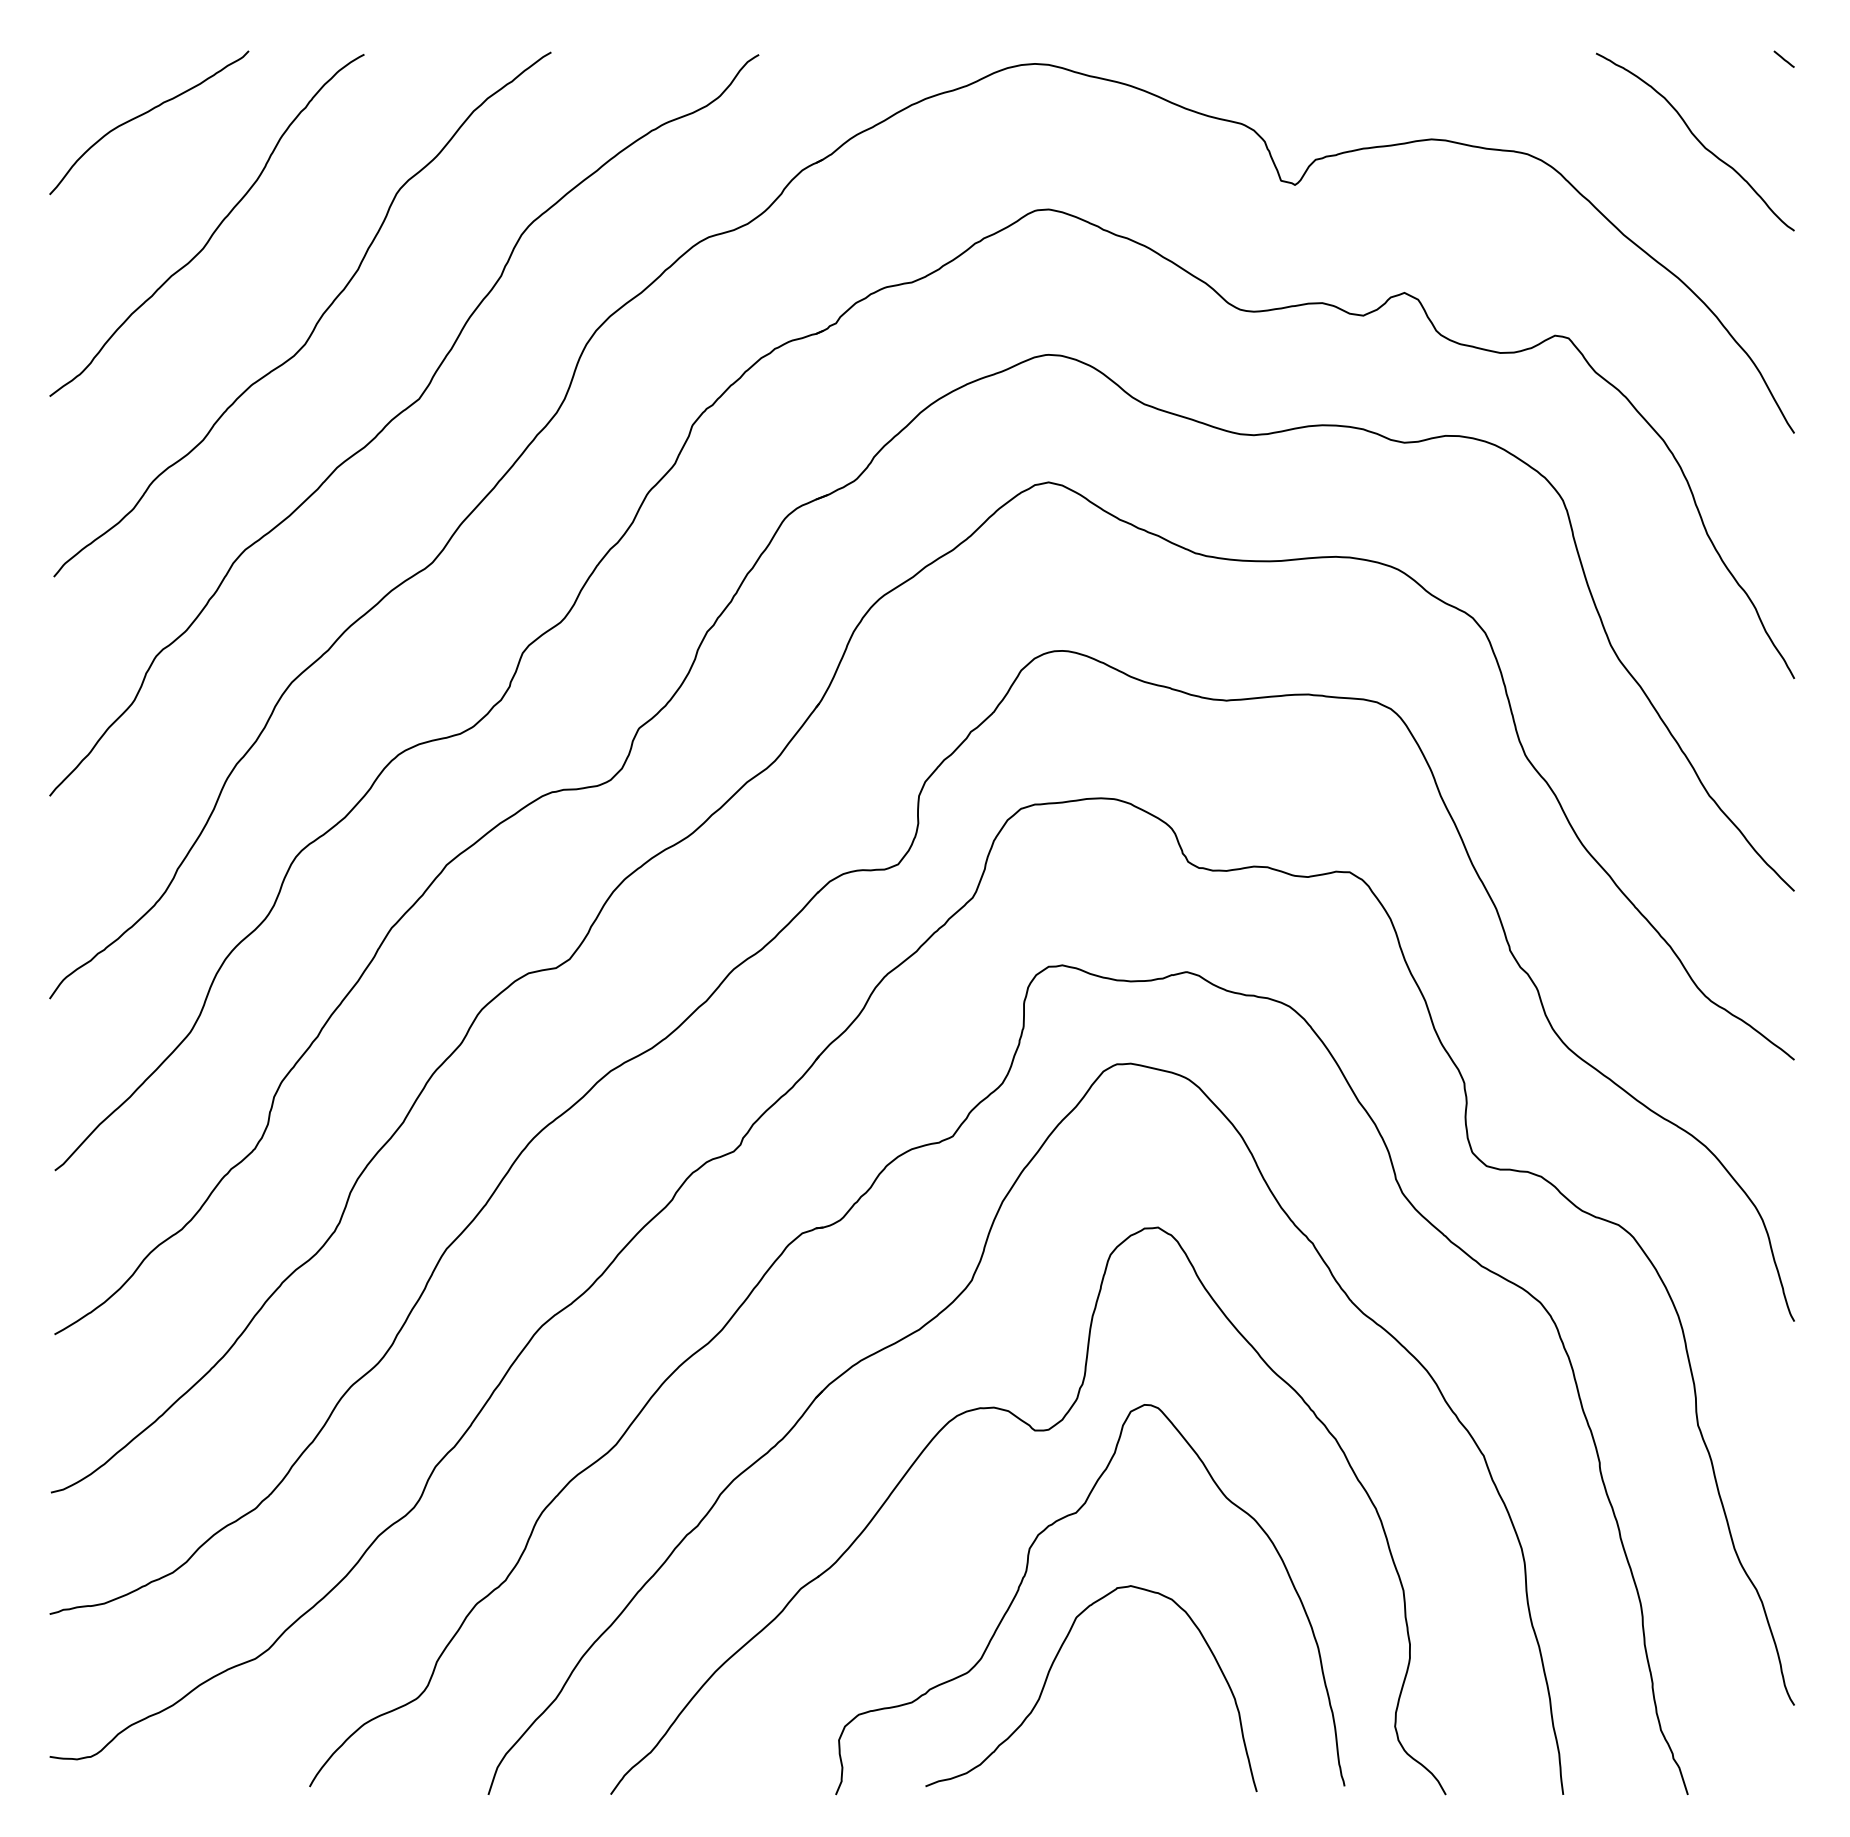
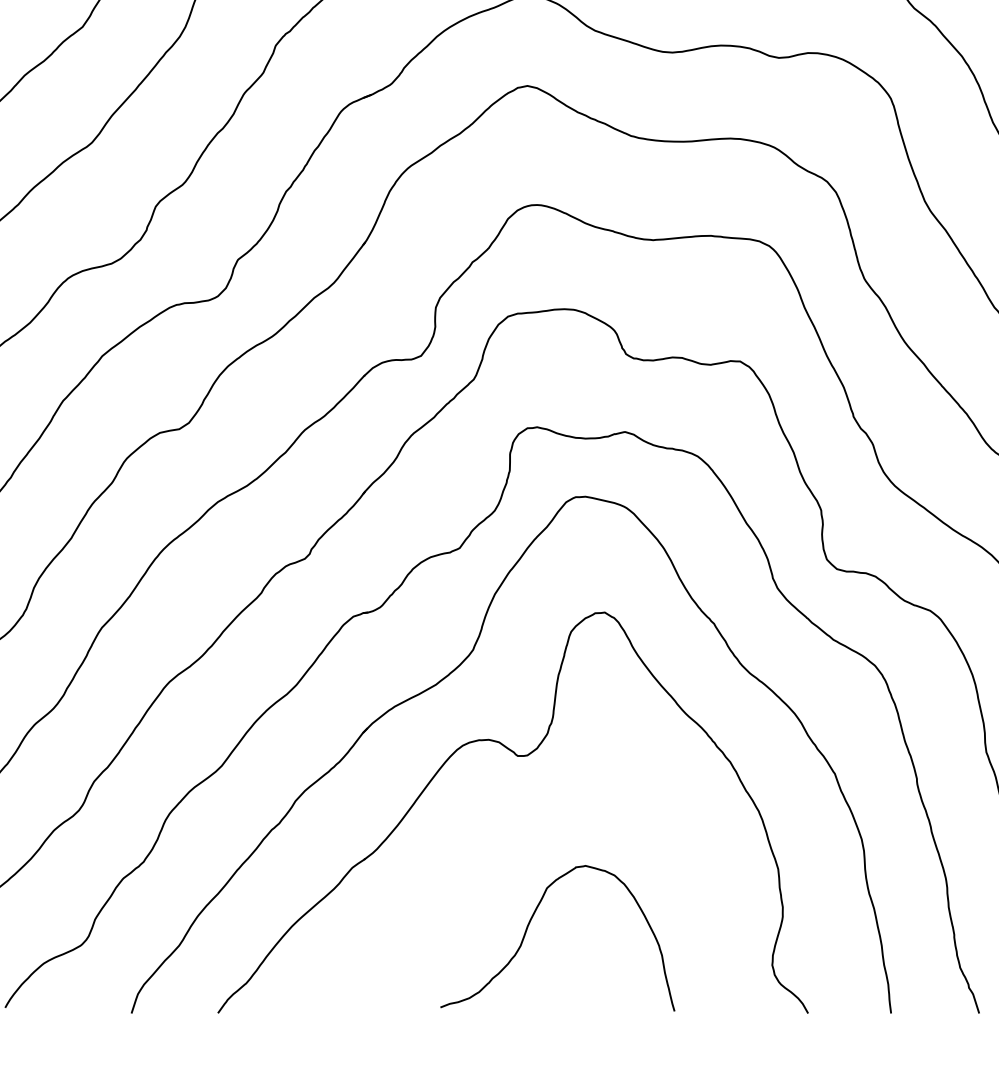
curve: (1027, 1571) -> (512, 855), removed

